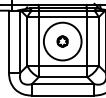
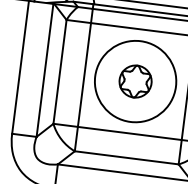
part: (62, 41) -> (135, 81), size x1.43

